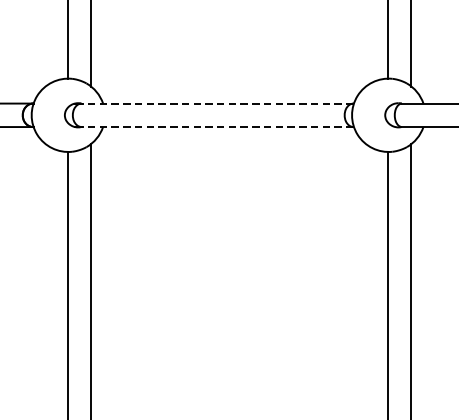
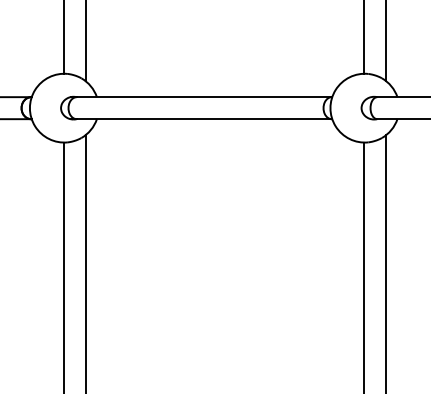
line: (217, 103) -> (204, 97), dashed -> solid
line: (217, 127) -> (204, 119), dashed -> solid

